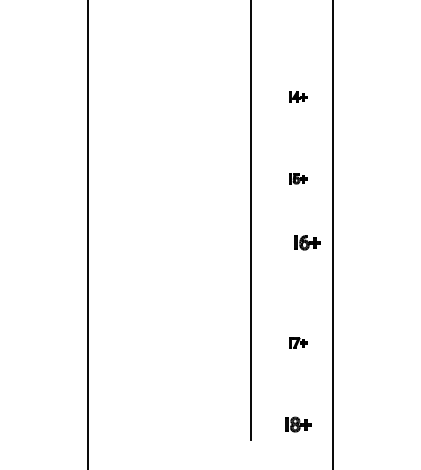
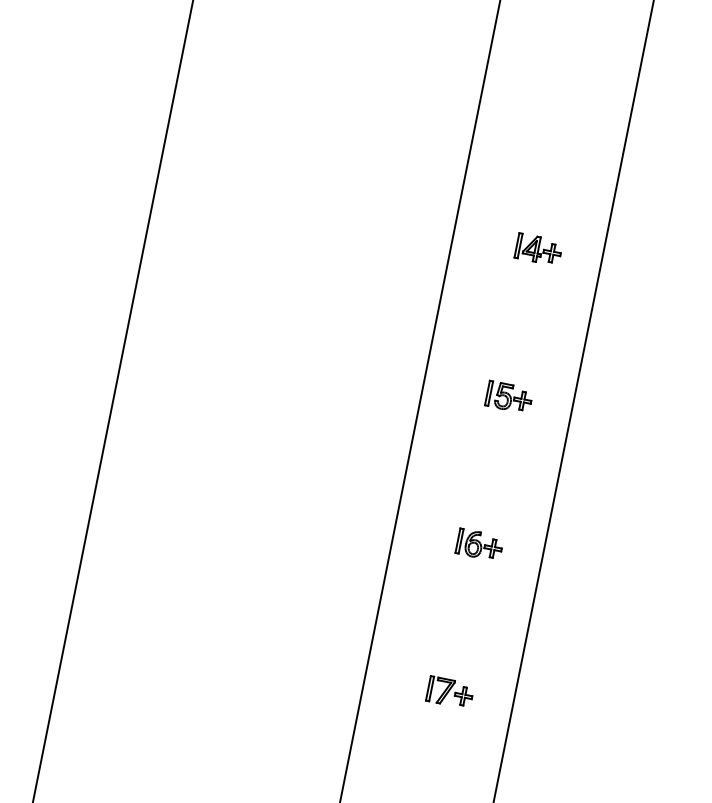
part: (298, 96) -> (538, 249), size x1.43
part: (298, 178) -> (509, 396), size x1.43
part: (307, 242) -> (479, 544), moved
part: (298, 342) -> (450, 692), size x1.43

